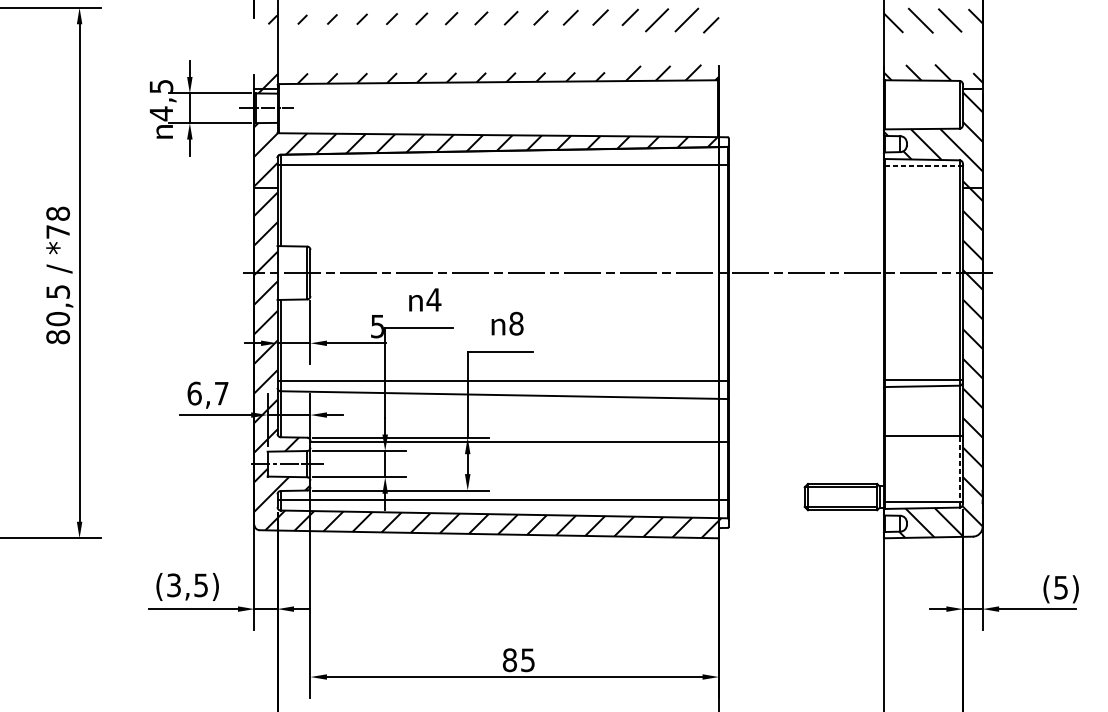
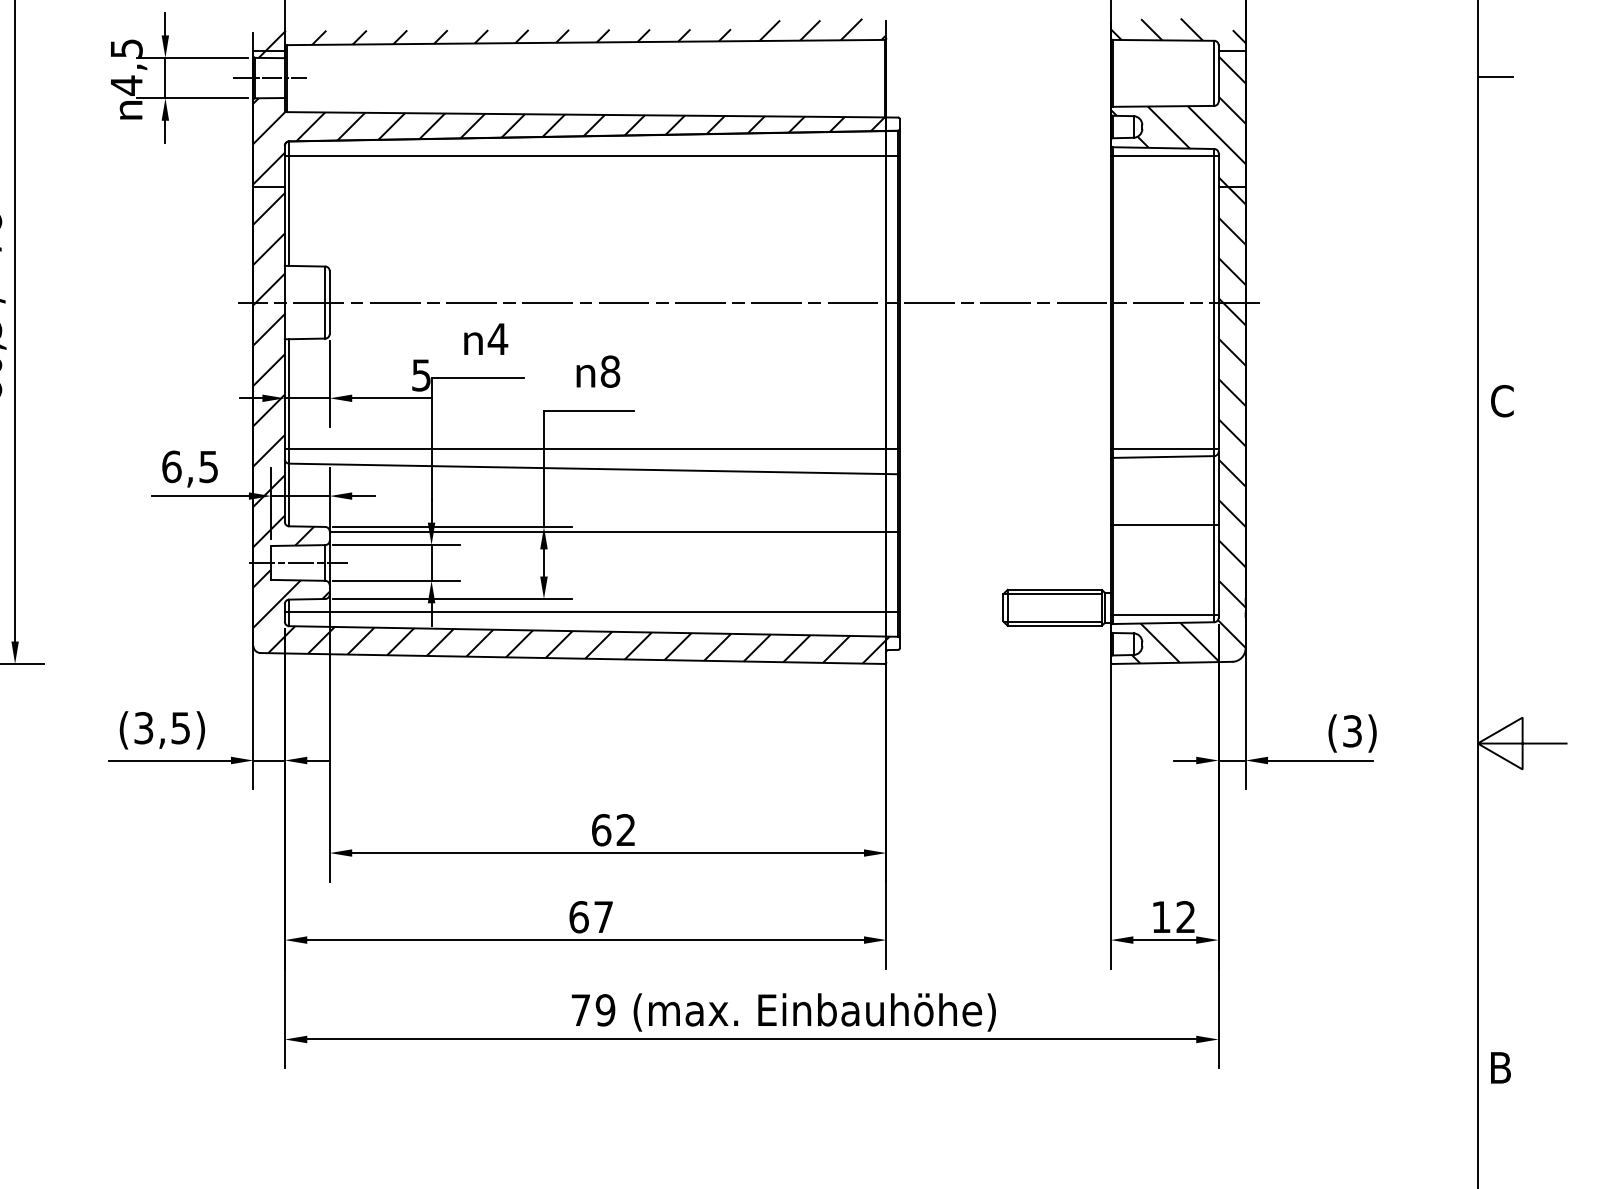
line: (922, 165) -> (1163, 156), dashed -> solid
text: (221, 394) -> (208, 467), 6,7 -> 6,5
line: (959, 469) -> (1214, 570), dashed -> solid
text: (1061, 587) -> (1352, 730), (5) -> (3)
text: (518, 660) -> (613, 830), 85 -> 62

